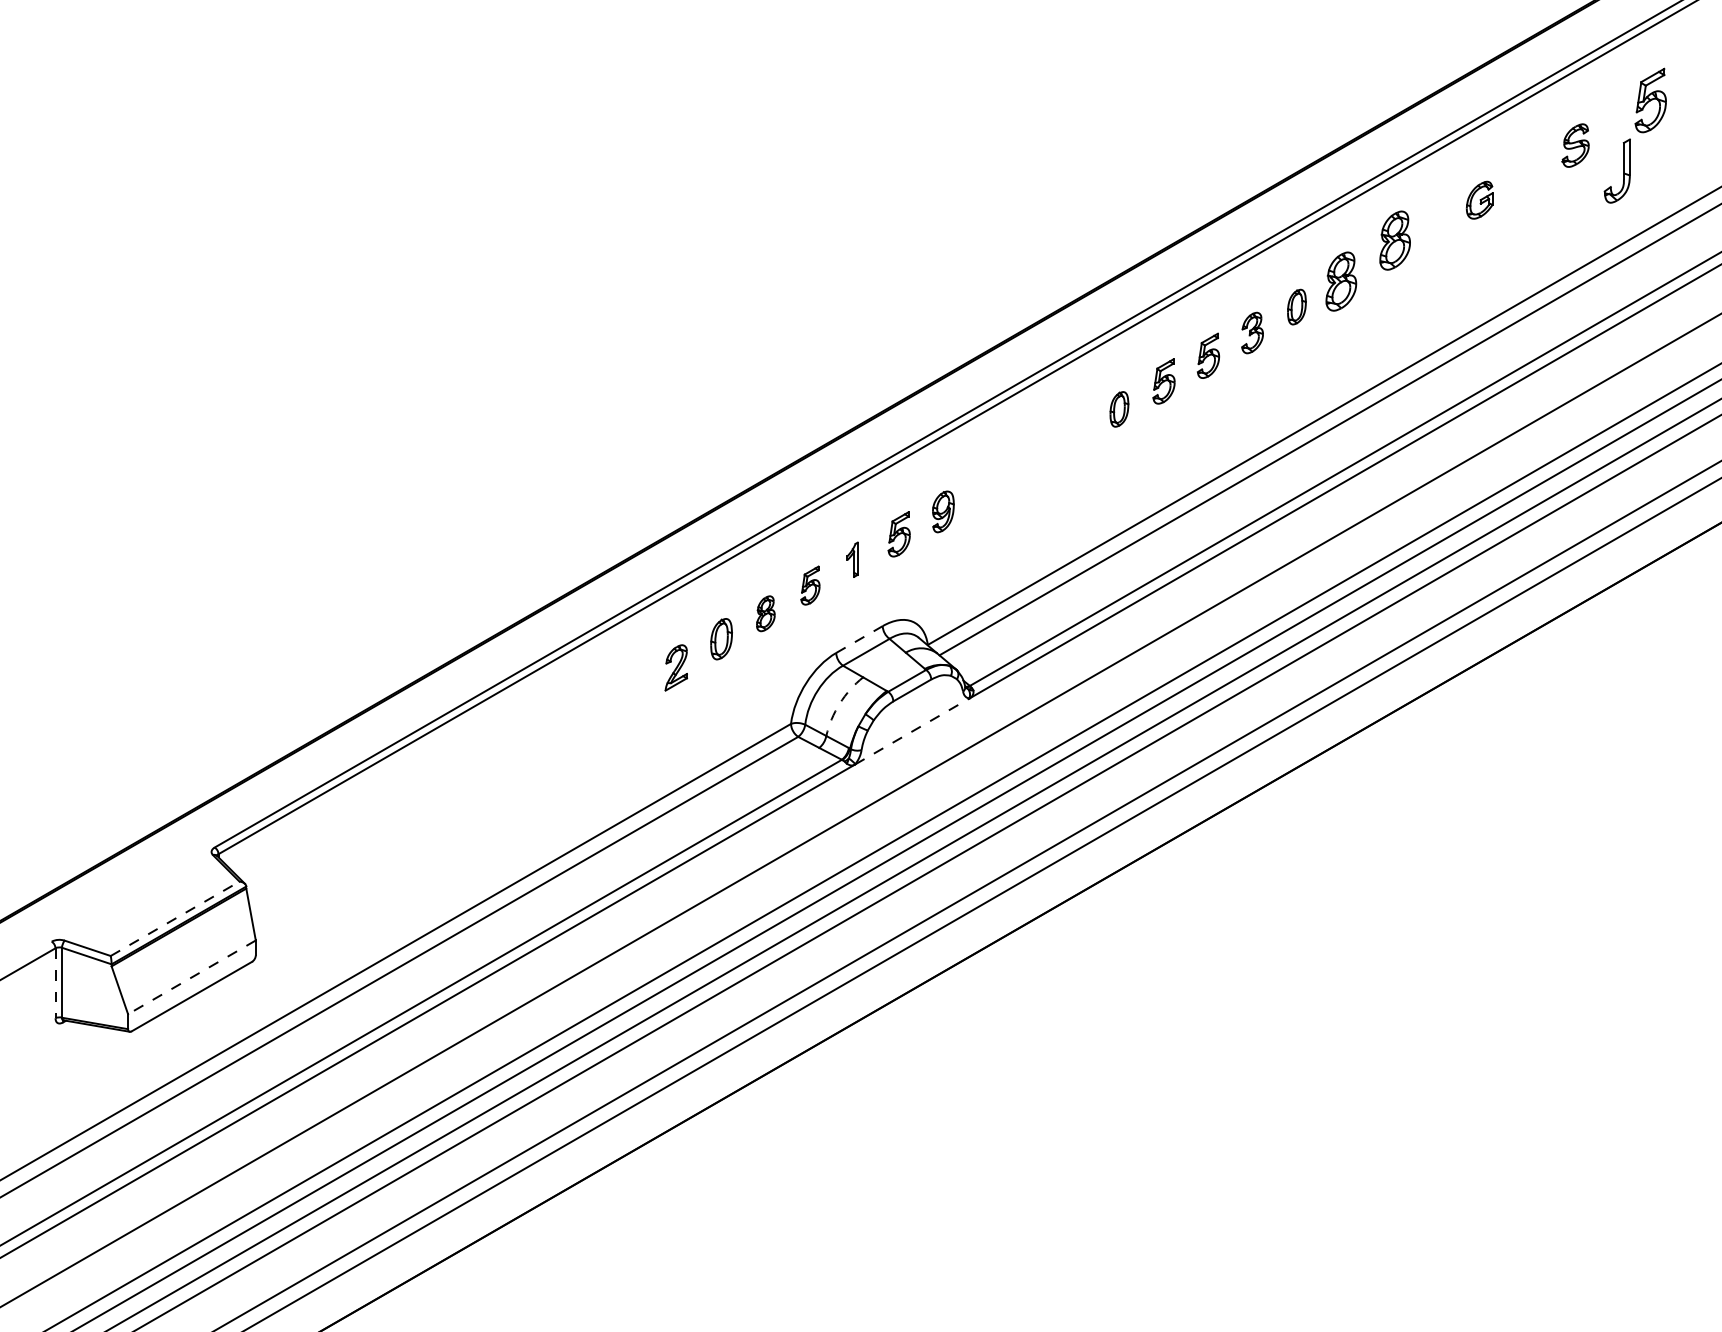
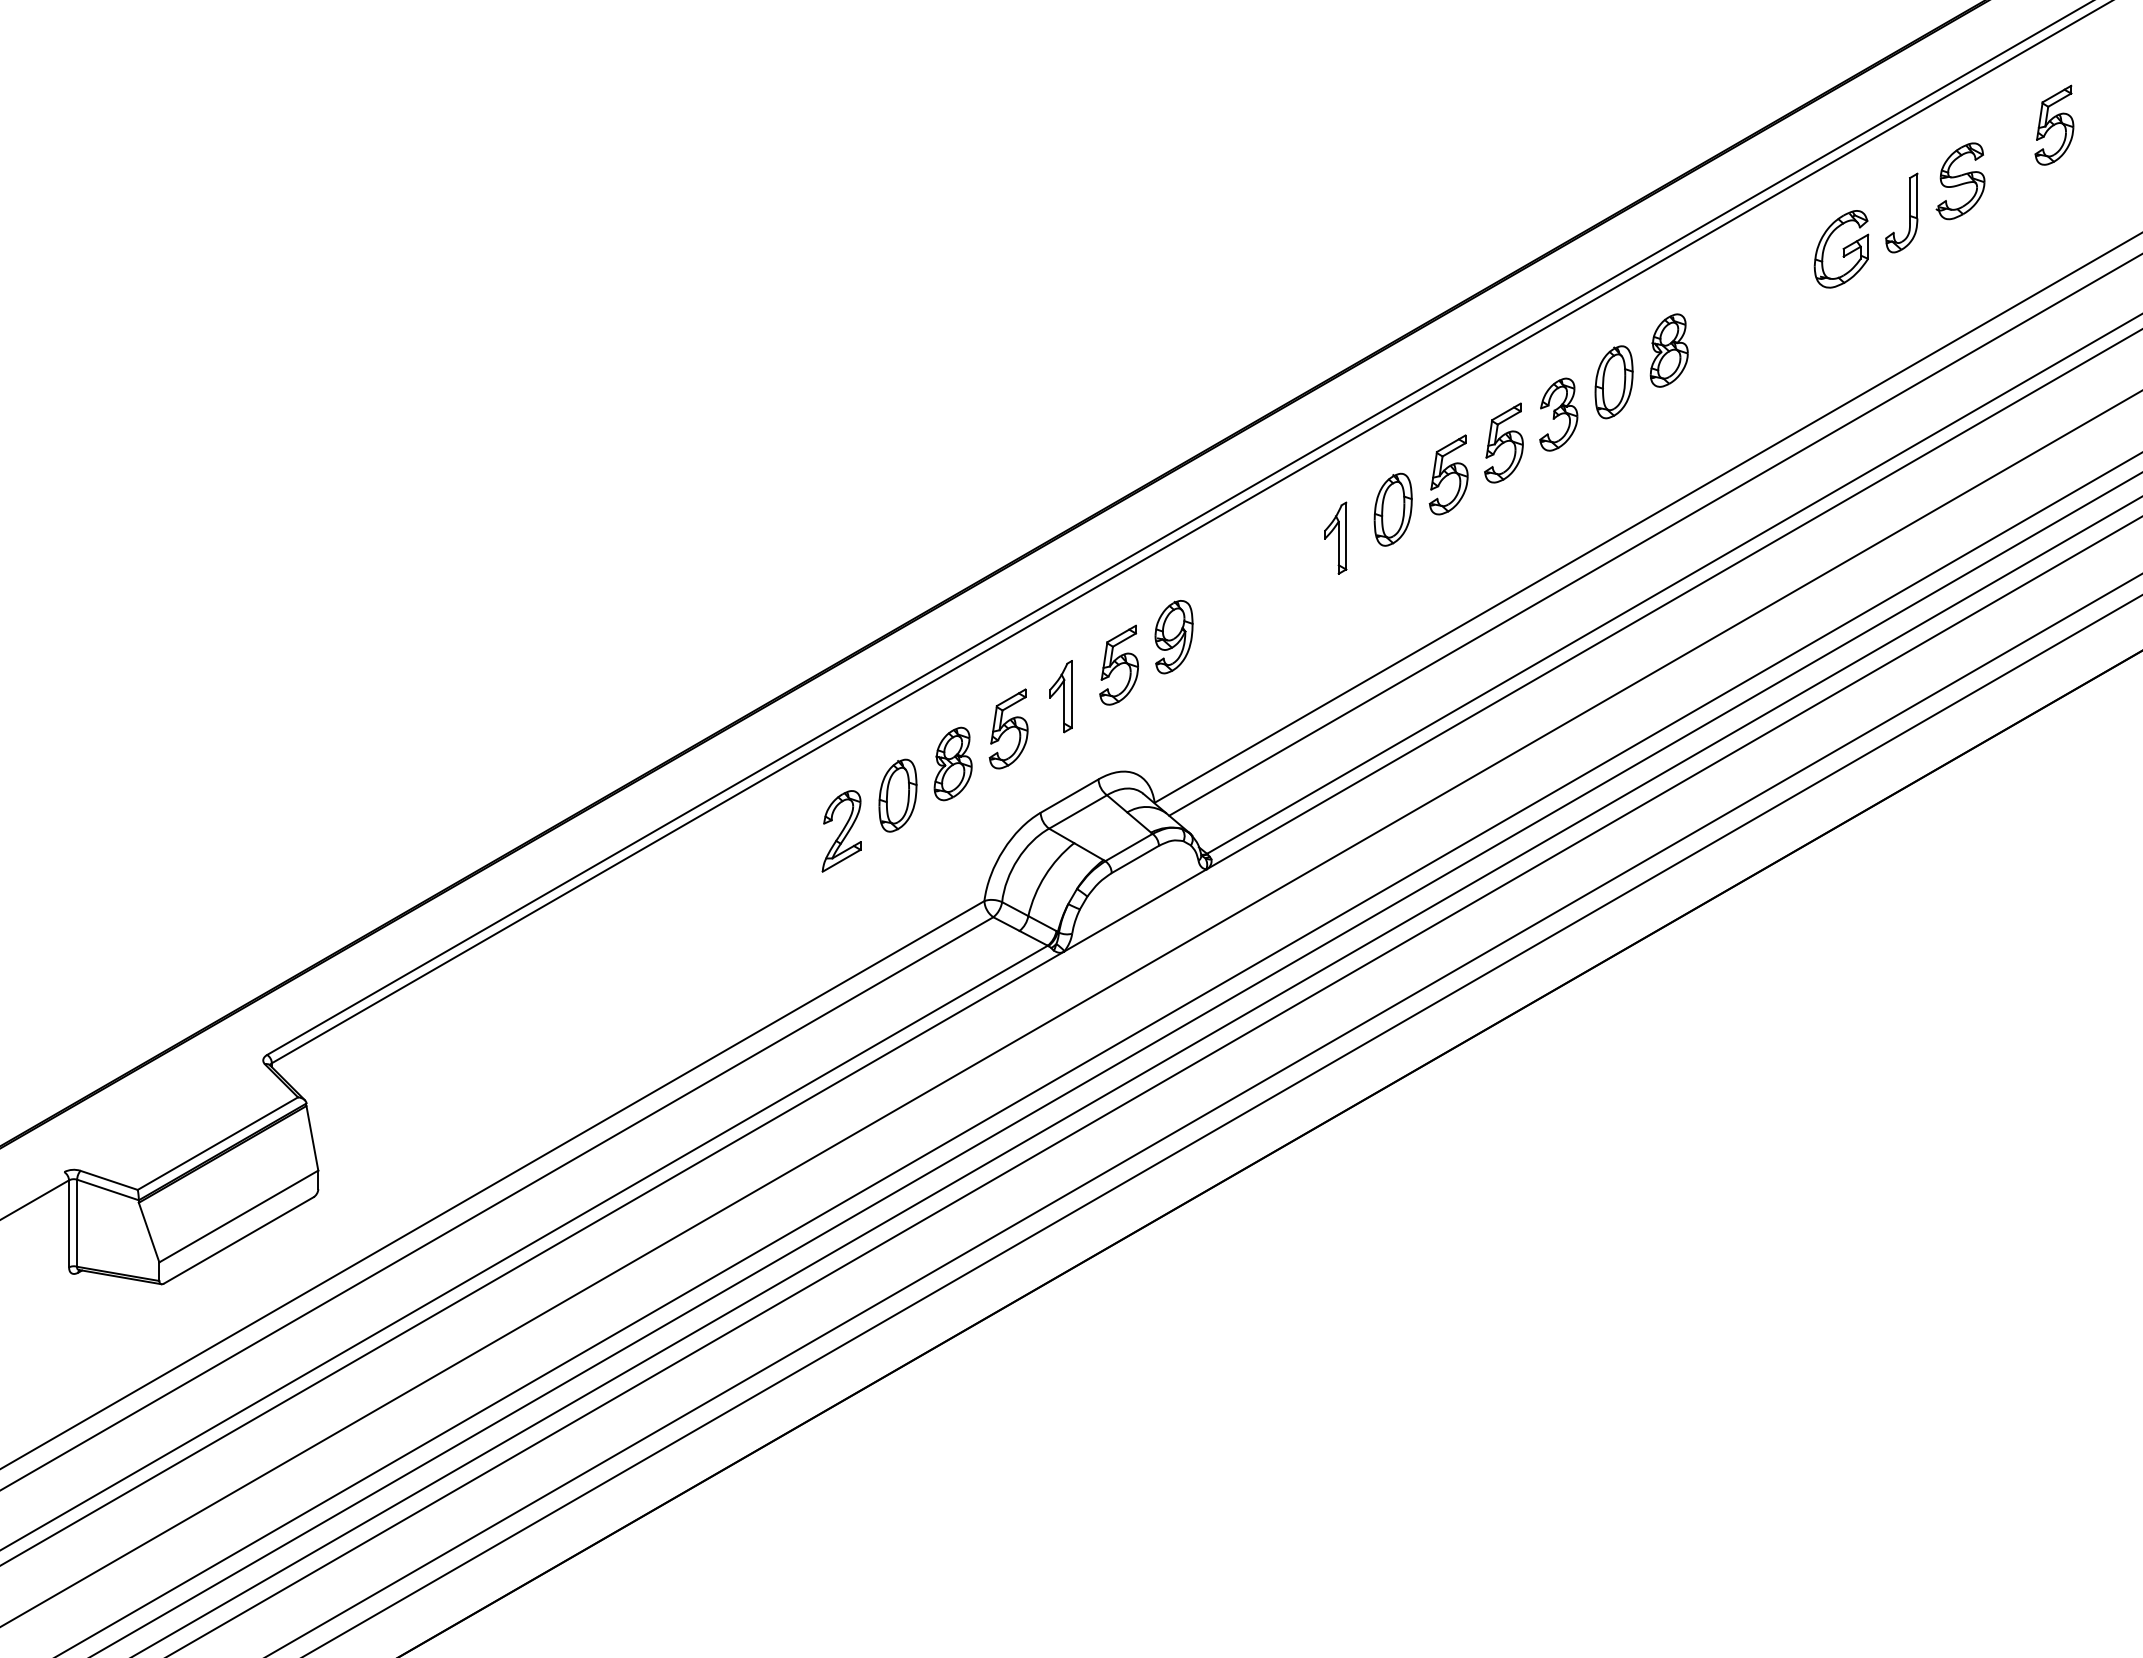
part: (1575, 145) -> (1960, 181), size x1.43
part: (1623, 170) -> (1909, 212), moved
part: (1479, 200) -> (1841, 249), size x1.67
part: (1394, 240) -> (1735, 299), removed
part: (1296, 307) -> (1613, 382), size x1.67
part: (1252, 332) -> (1558, 414), size x1.43
part: (1208, 355) -> (1503, 442), size x1.43
part: (1163, 381) -> (1448, 474), size x1.43
part: (1118, 409) -> (1392, 509), size x1.67
part: (1073, 431) -> (1335, 537), added
part: (942, 512) -> (1173, 637), size x1.43
part: (898, 533) -> (1118, 664), size x1.43
part: (852, 559) -> (1060, 696), size x1.67
part: (810, 585) -> (1008, 728), size x1.67
part: (765, 613) -> (952, 763), size x1.67
part: (721, 639) -> (897, 795), size x1.43
line: (860, 639) -> (1070, 795), dashed -> solid
part: (676, 668) -> (841, 831), size x1.43
arc: (840, 703) -> (1045, 875), dashed -> solid
line: (912, 731) -> (1135, 910), dashed -> solid
line: (174, 918) -> (217, 1143), dashed -> solid
line: (191, 977) -> (238, 1216), dashed -> solid
line: (55, 982) -> (69, 1223), dashed -> solid

